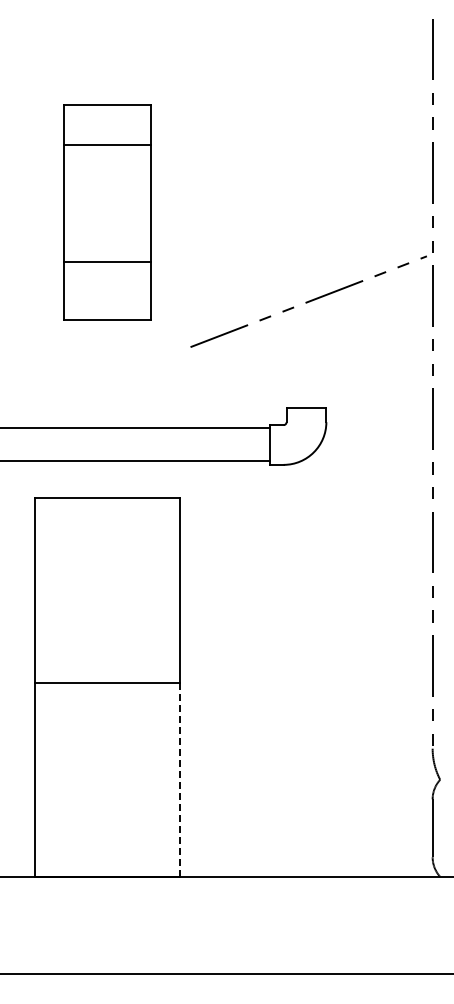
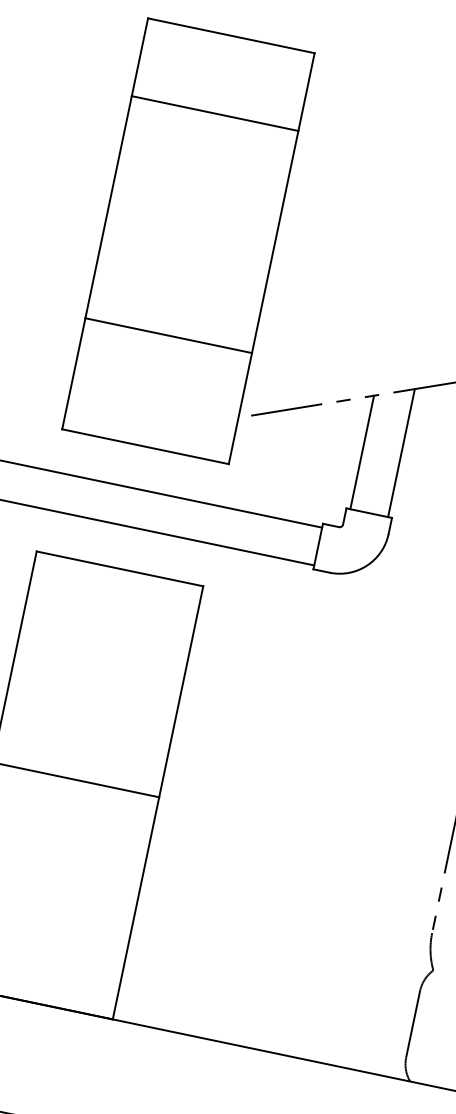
part: (107, 212) -> (188, 241), size x1.67
line: (322, 352) -> (400, 453), added
line: (289, 358) -> (361, 452), added
line: (180, 779) -> (136, 908), dashed -> solid

